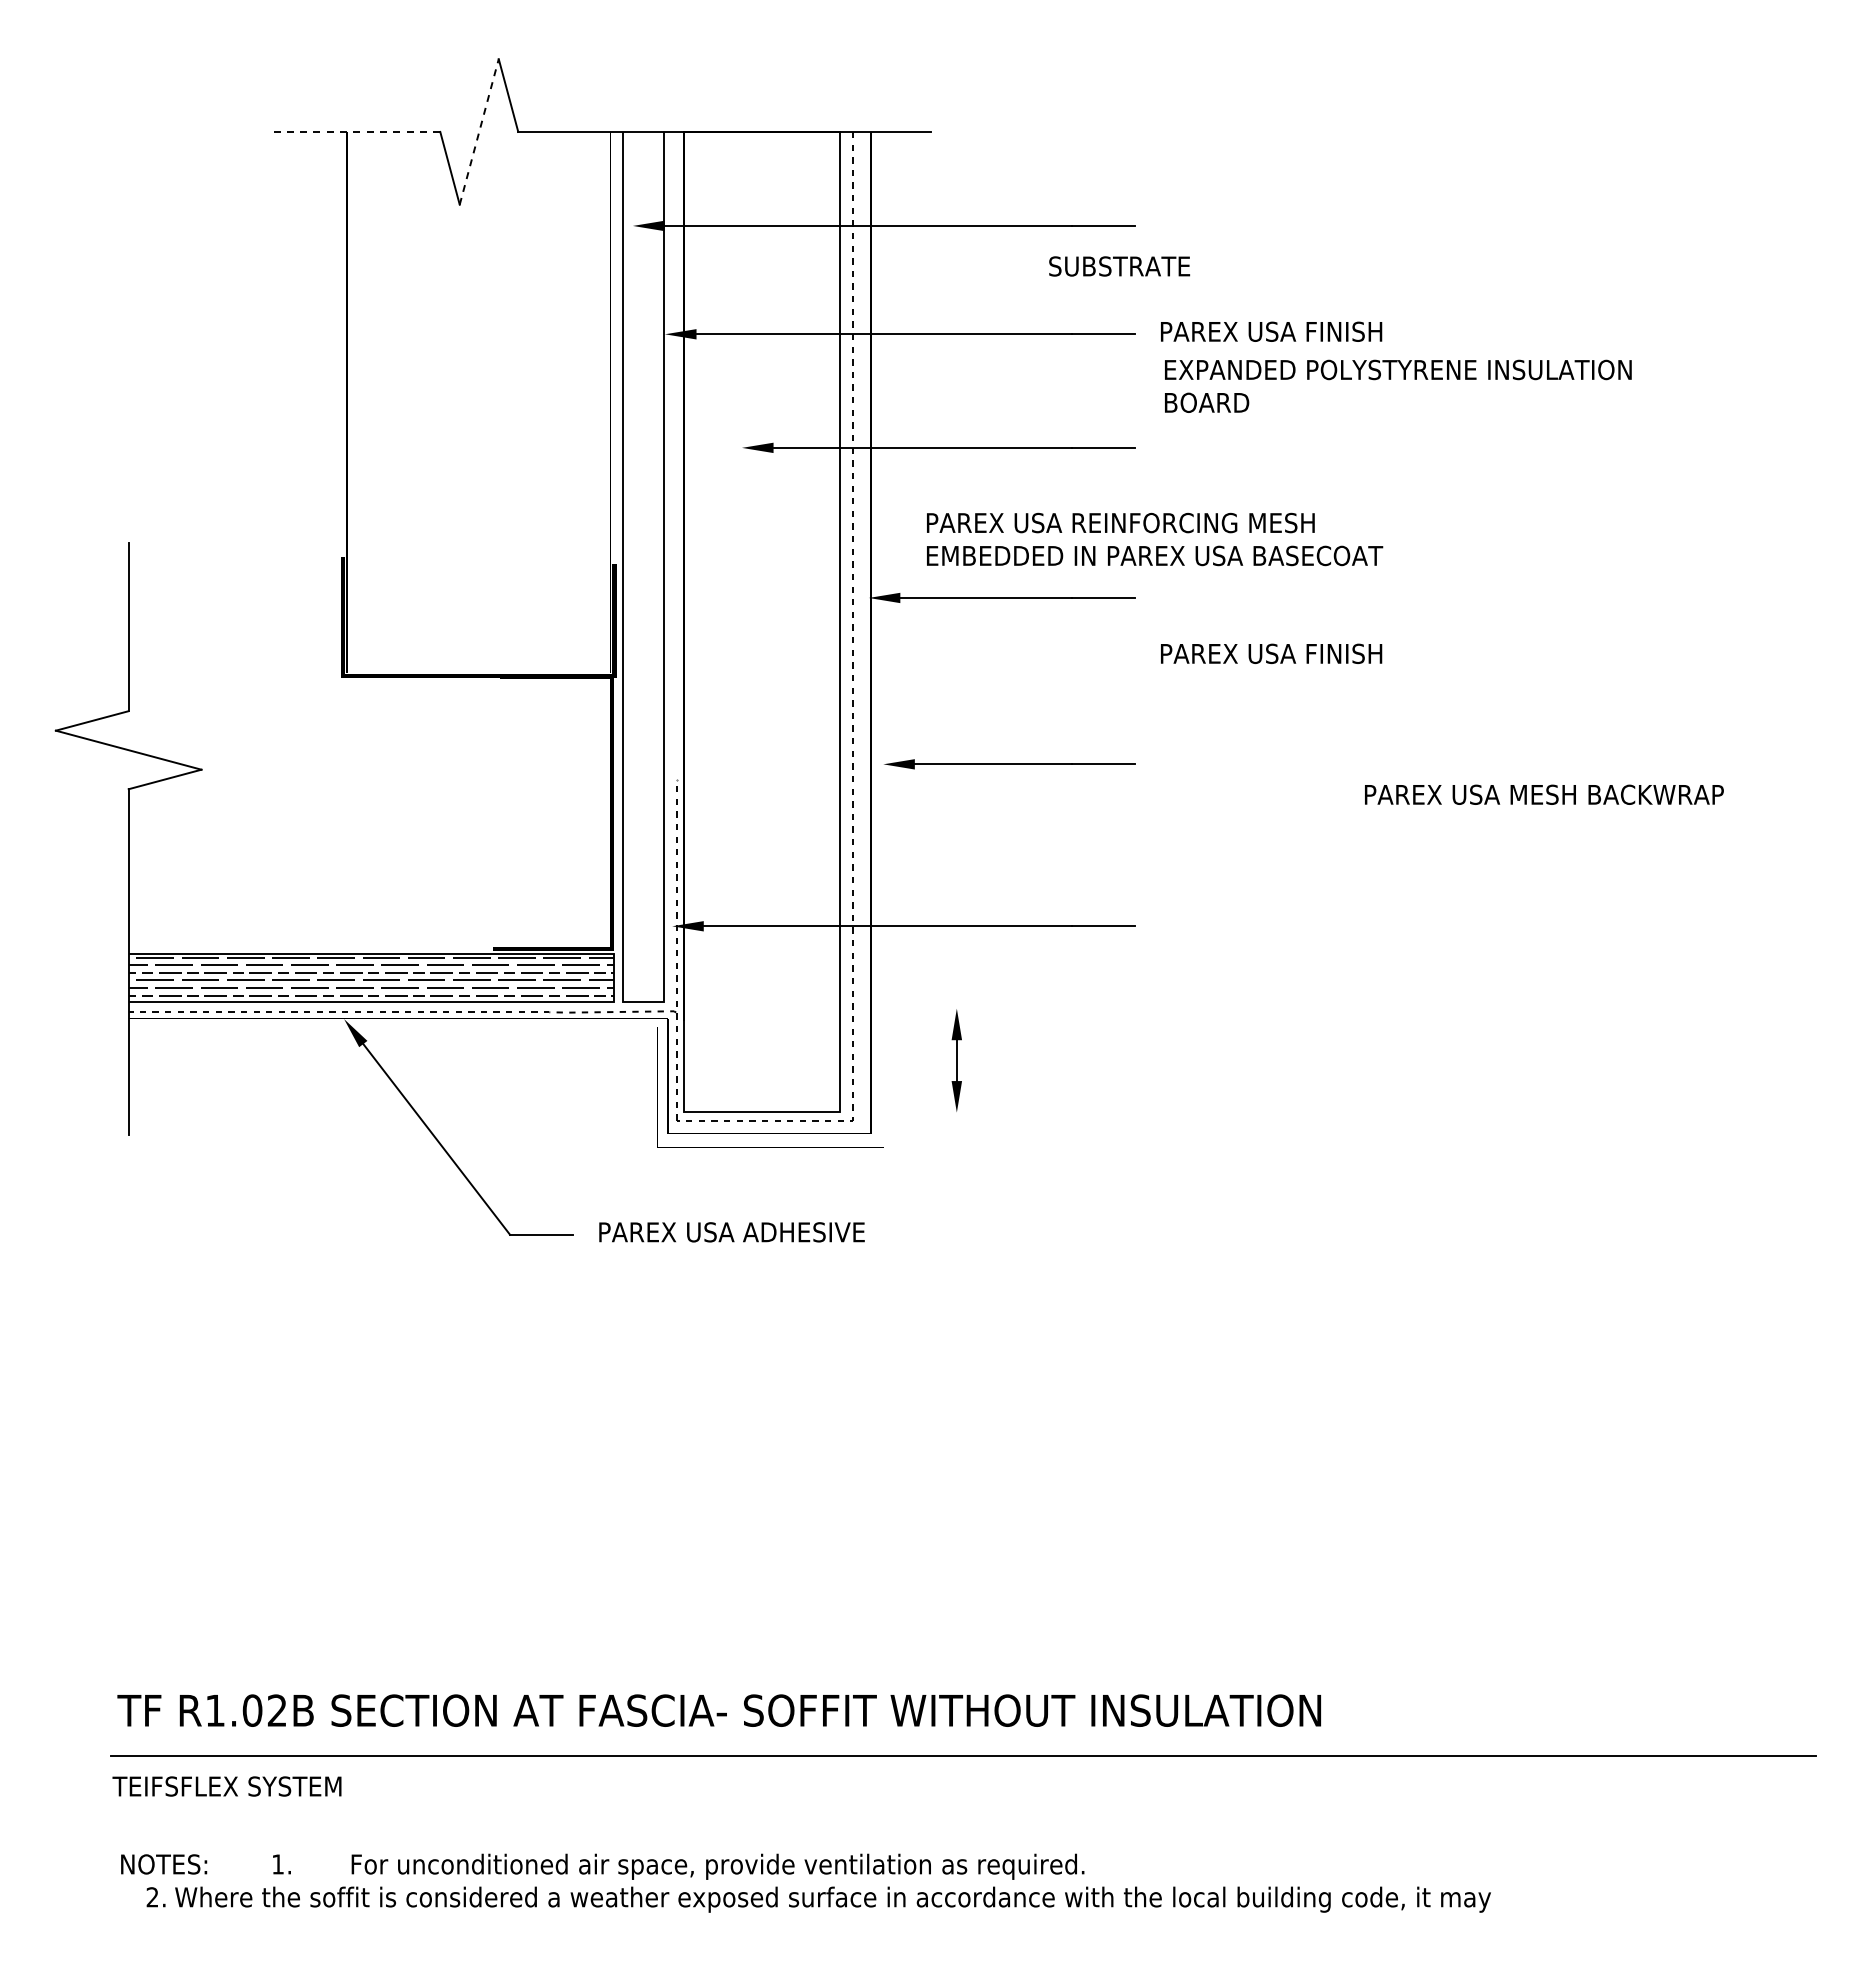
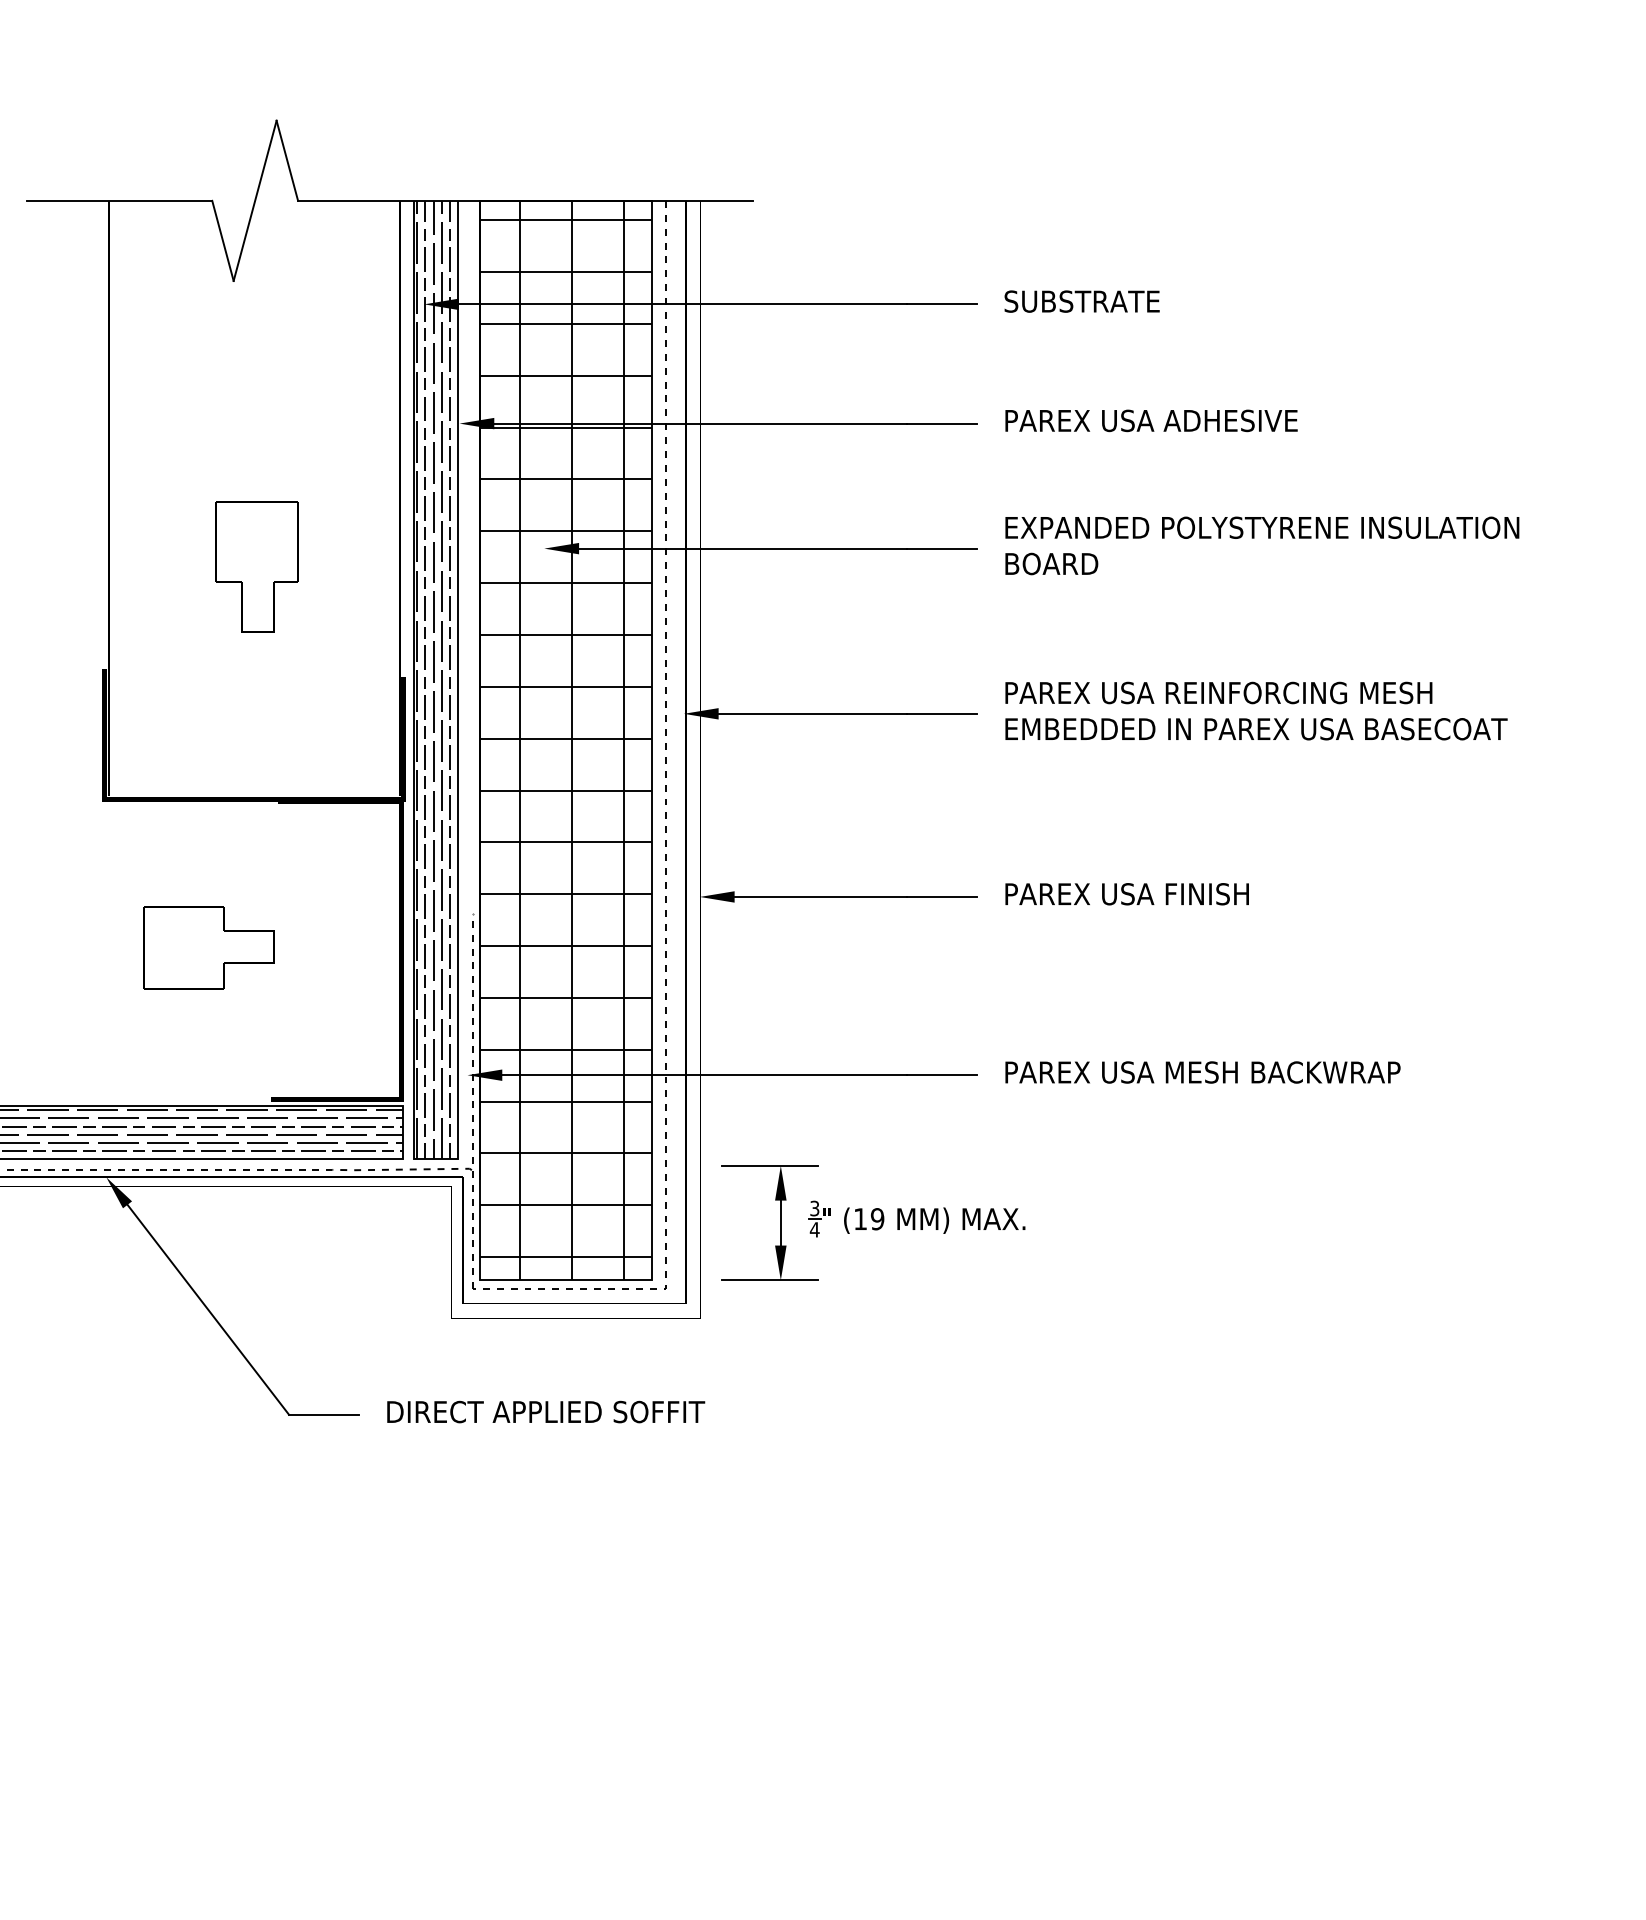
line: (355, 131) -> (118, 200), dashed -> solid
line: (479, 131) -> (255, 200), dashed -> solid
text: (1119, 266) -> (1082, 301), moved
text: (1365, 331) -> (1230, 420), PAREX USA FINISH -> PAREX USA ADHESIVE
text: (1398, 385) -> (1262, 544), moved
part: (480, 464) -> (256, 566), added
text: (1155, 539) -> (1257, 711), moved
hatch: (641, 566) -> (433, 679), added
hatch: (761, 621) -> (565, 739), added
text: (1271, 653) -> (1127, 893), moved
text: (1544, 794) -> (1203, 1072), moved
part: (437, 810) -> (209, 947), added
line: (946, 1008) -> (769, 1165), added
part: (1079, 1056) -> (915, 1218), added
line: (946, 1112) -> (769, 1280), added
text: (744, 1232) -> (547, 1412), PAREX USA ADHESIVE -> DIRECT APPLIED SOFFIT

